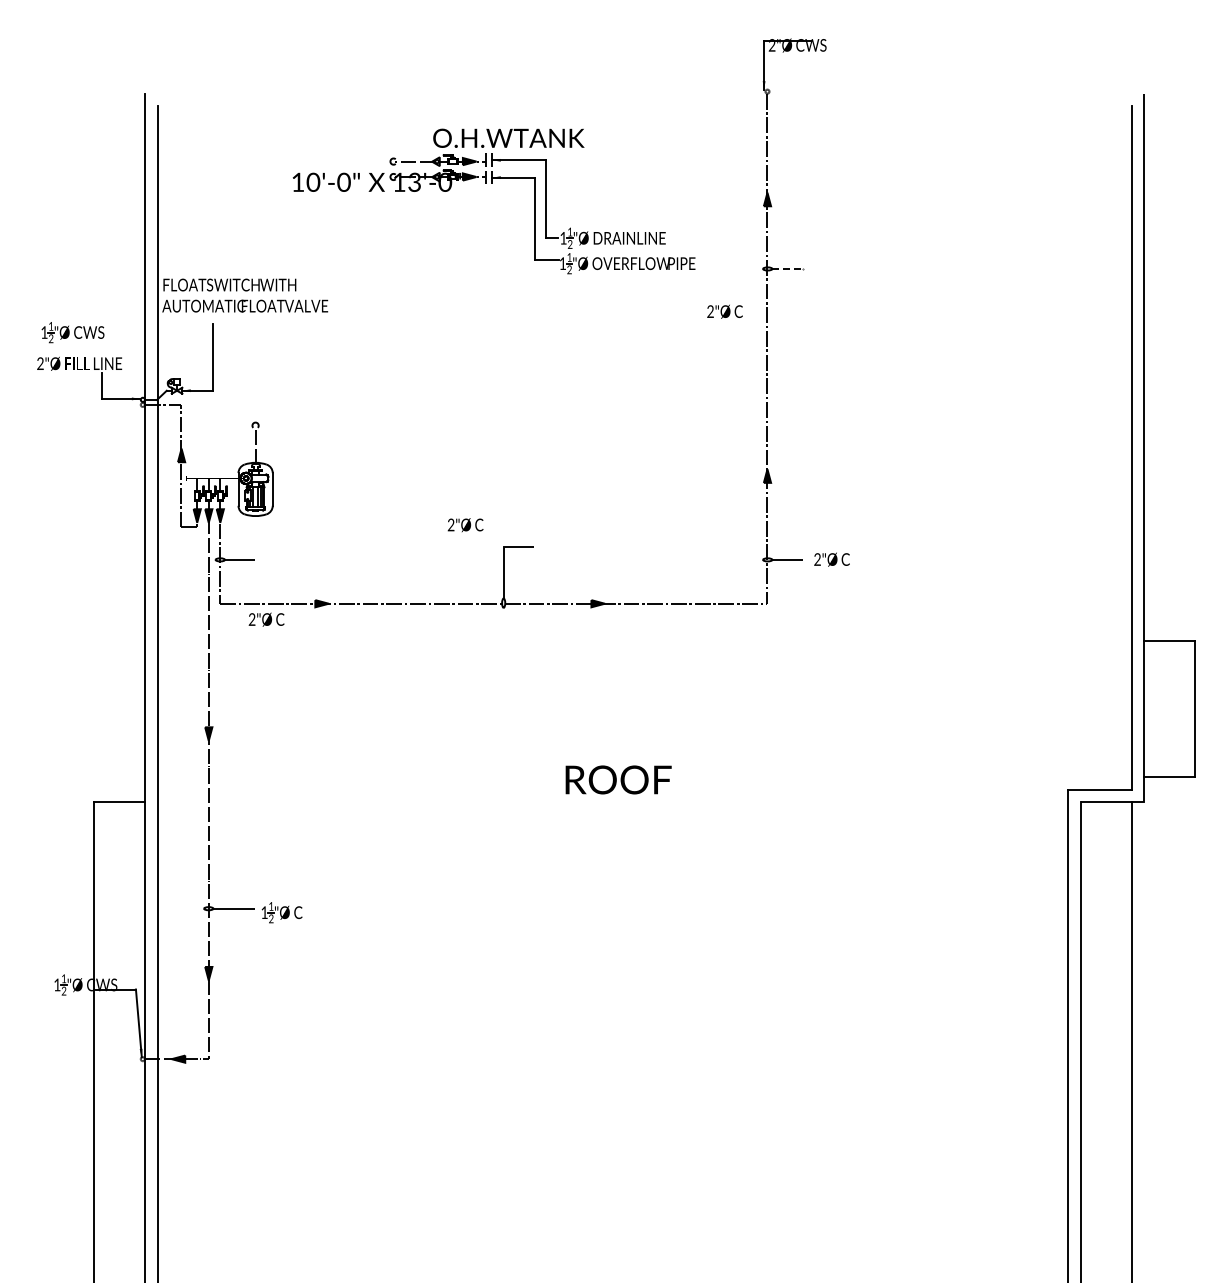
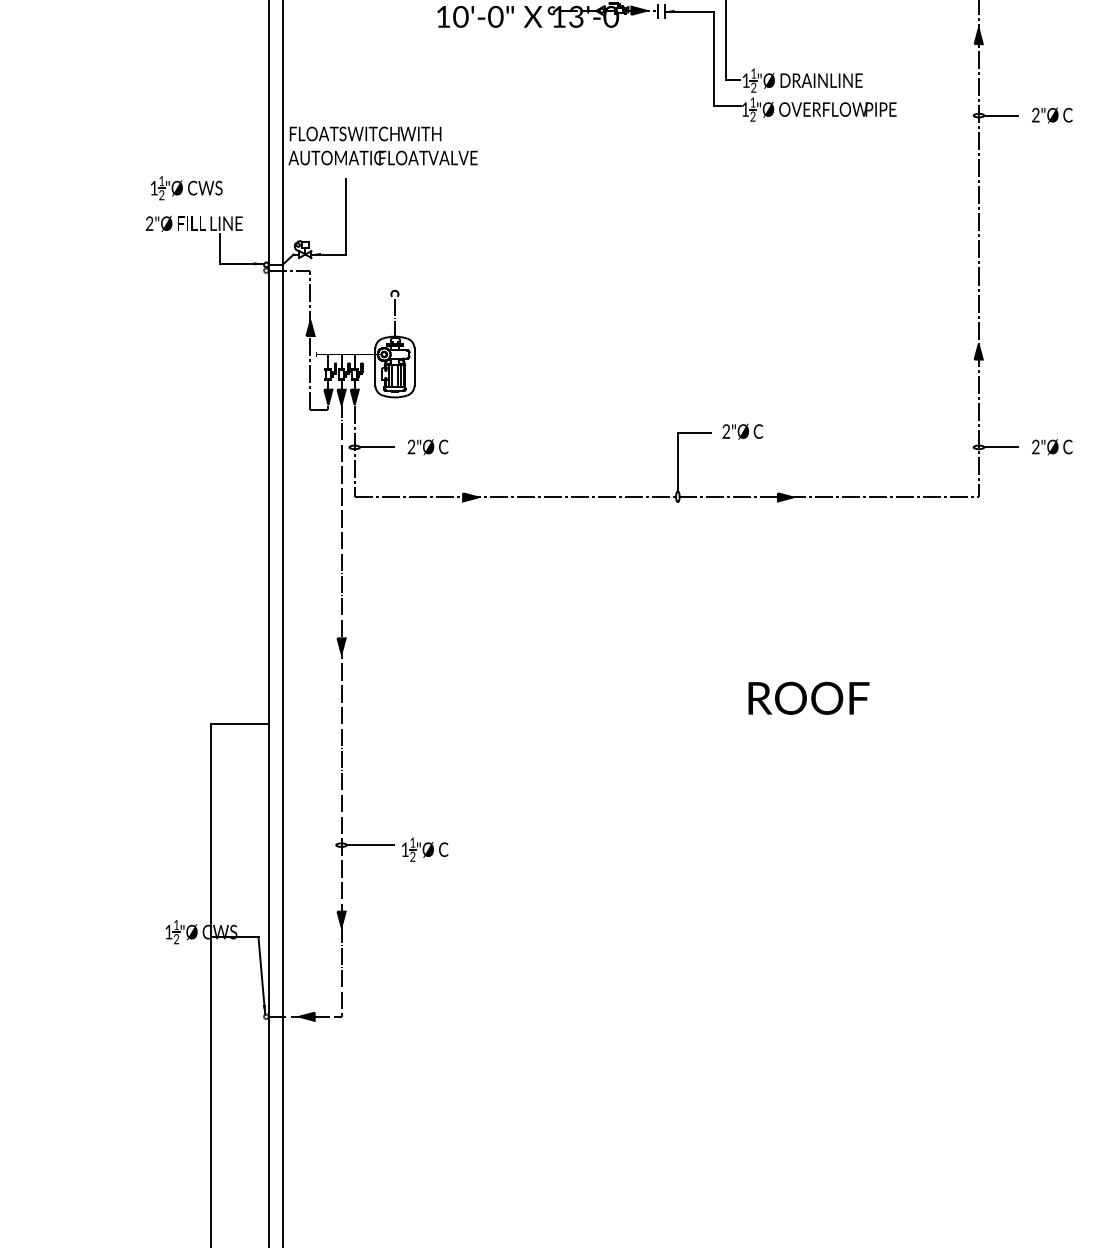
line: (788, 268) -> (1002, 115), dashed -> solid
text: (724, 311) -> (1051, 115), moved
text: (465, 525) -> (742, 432), moved
text: (266, 619) -> (427, 446), moved

